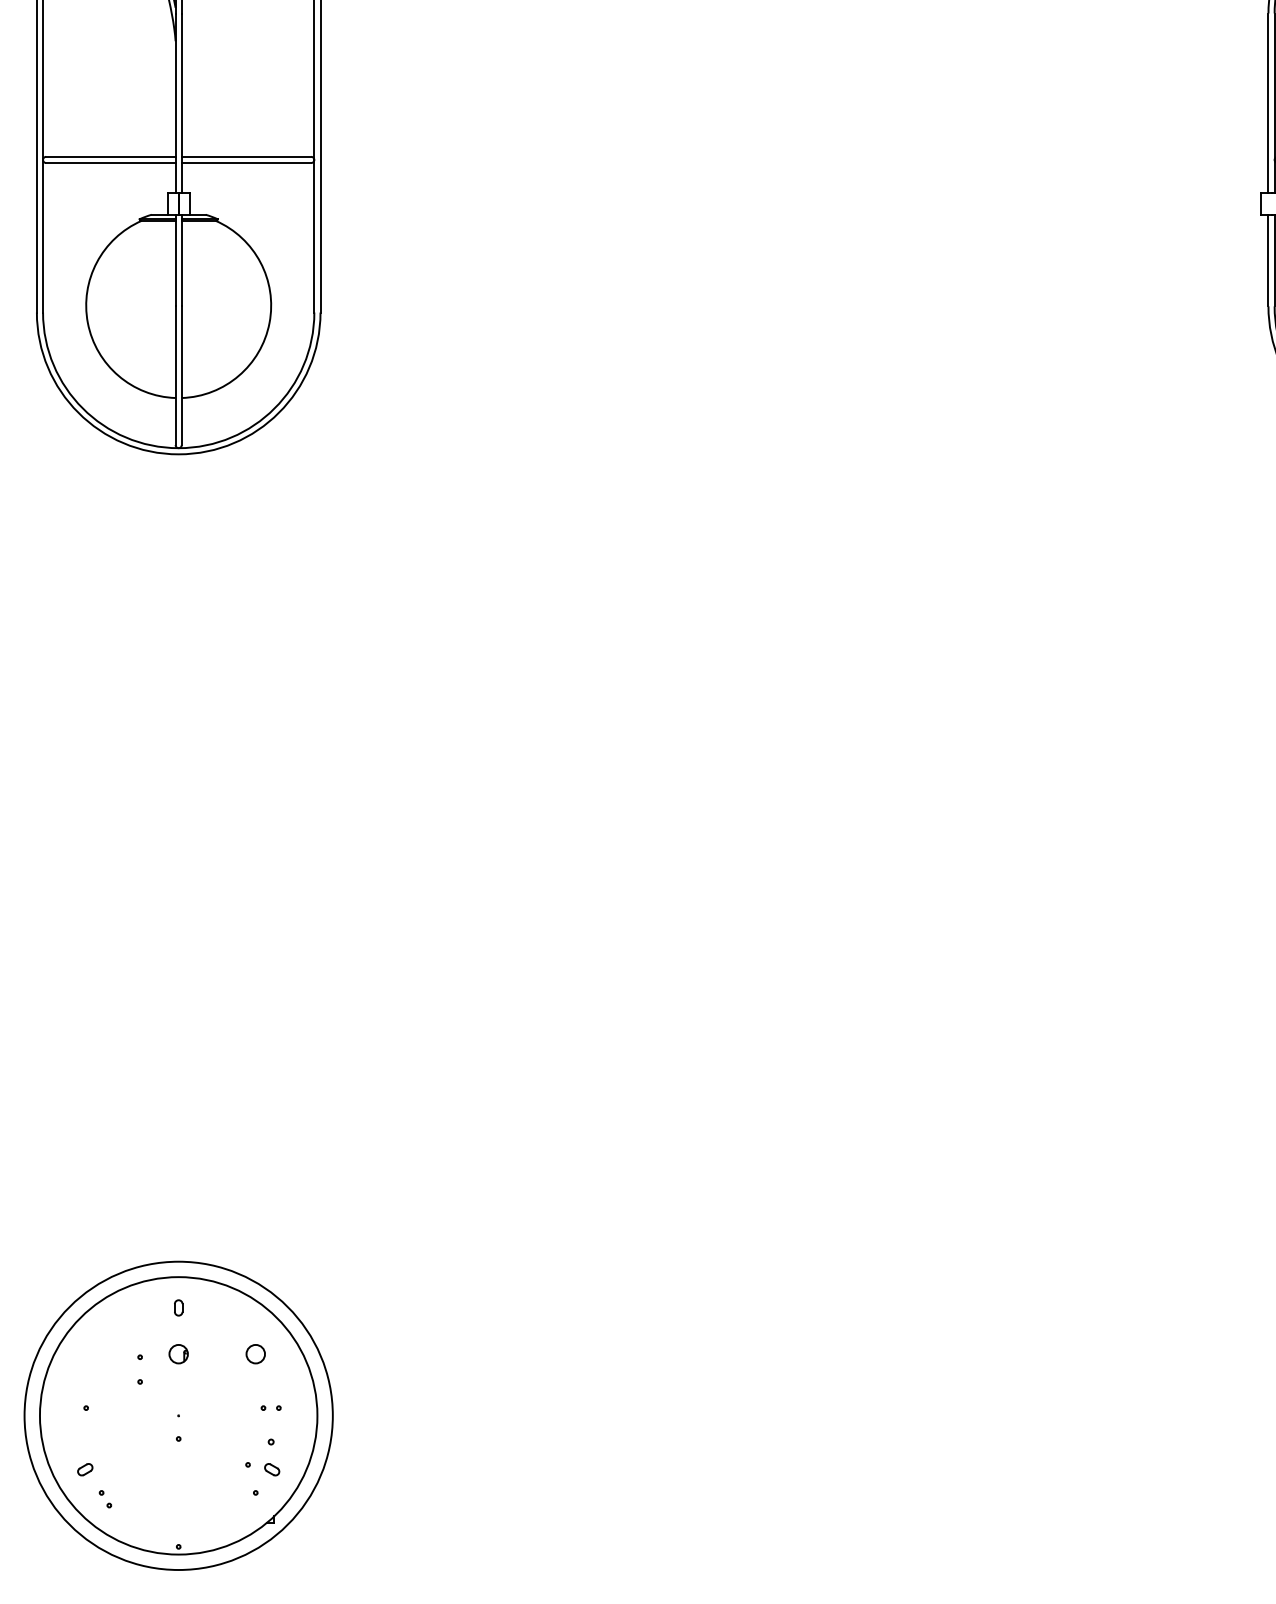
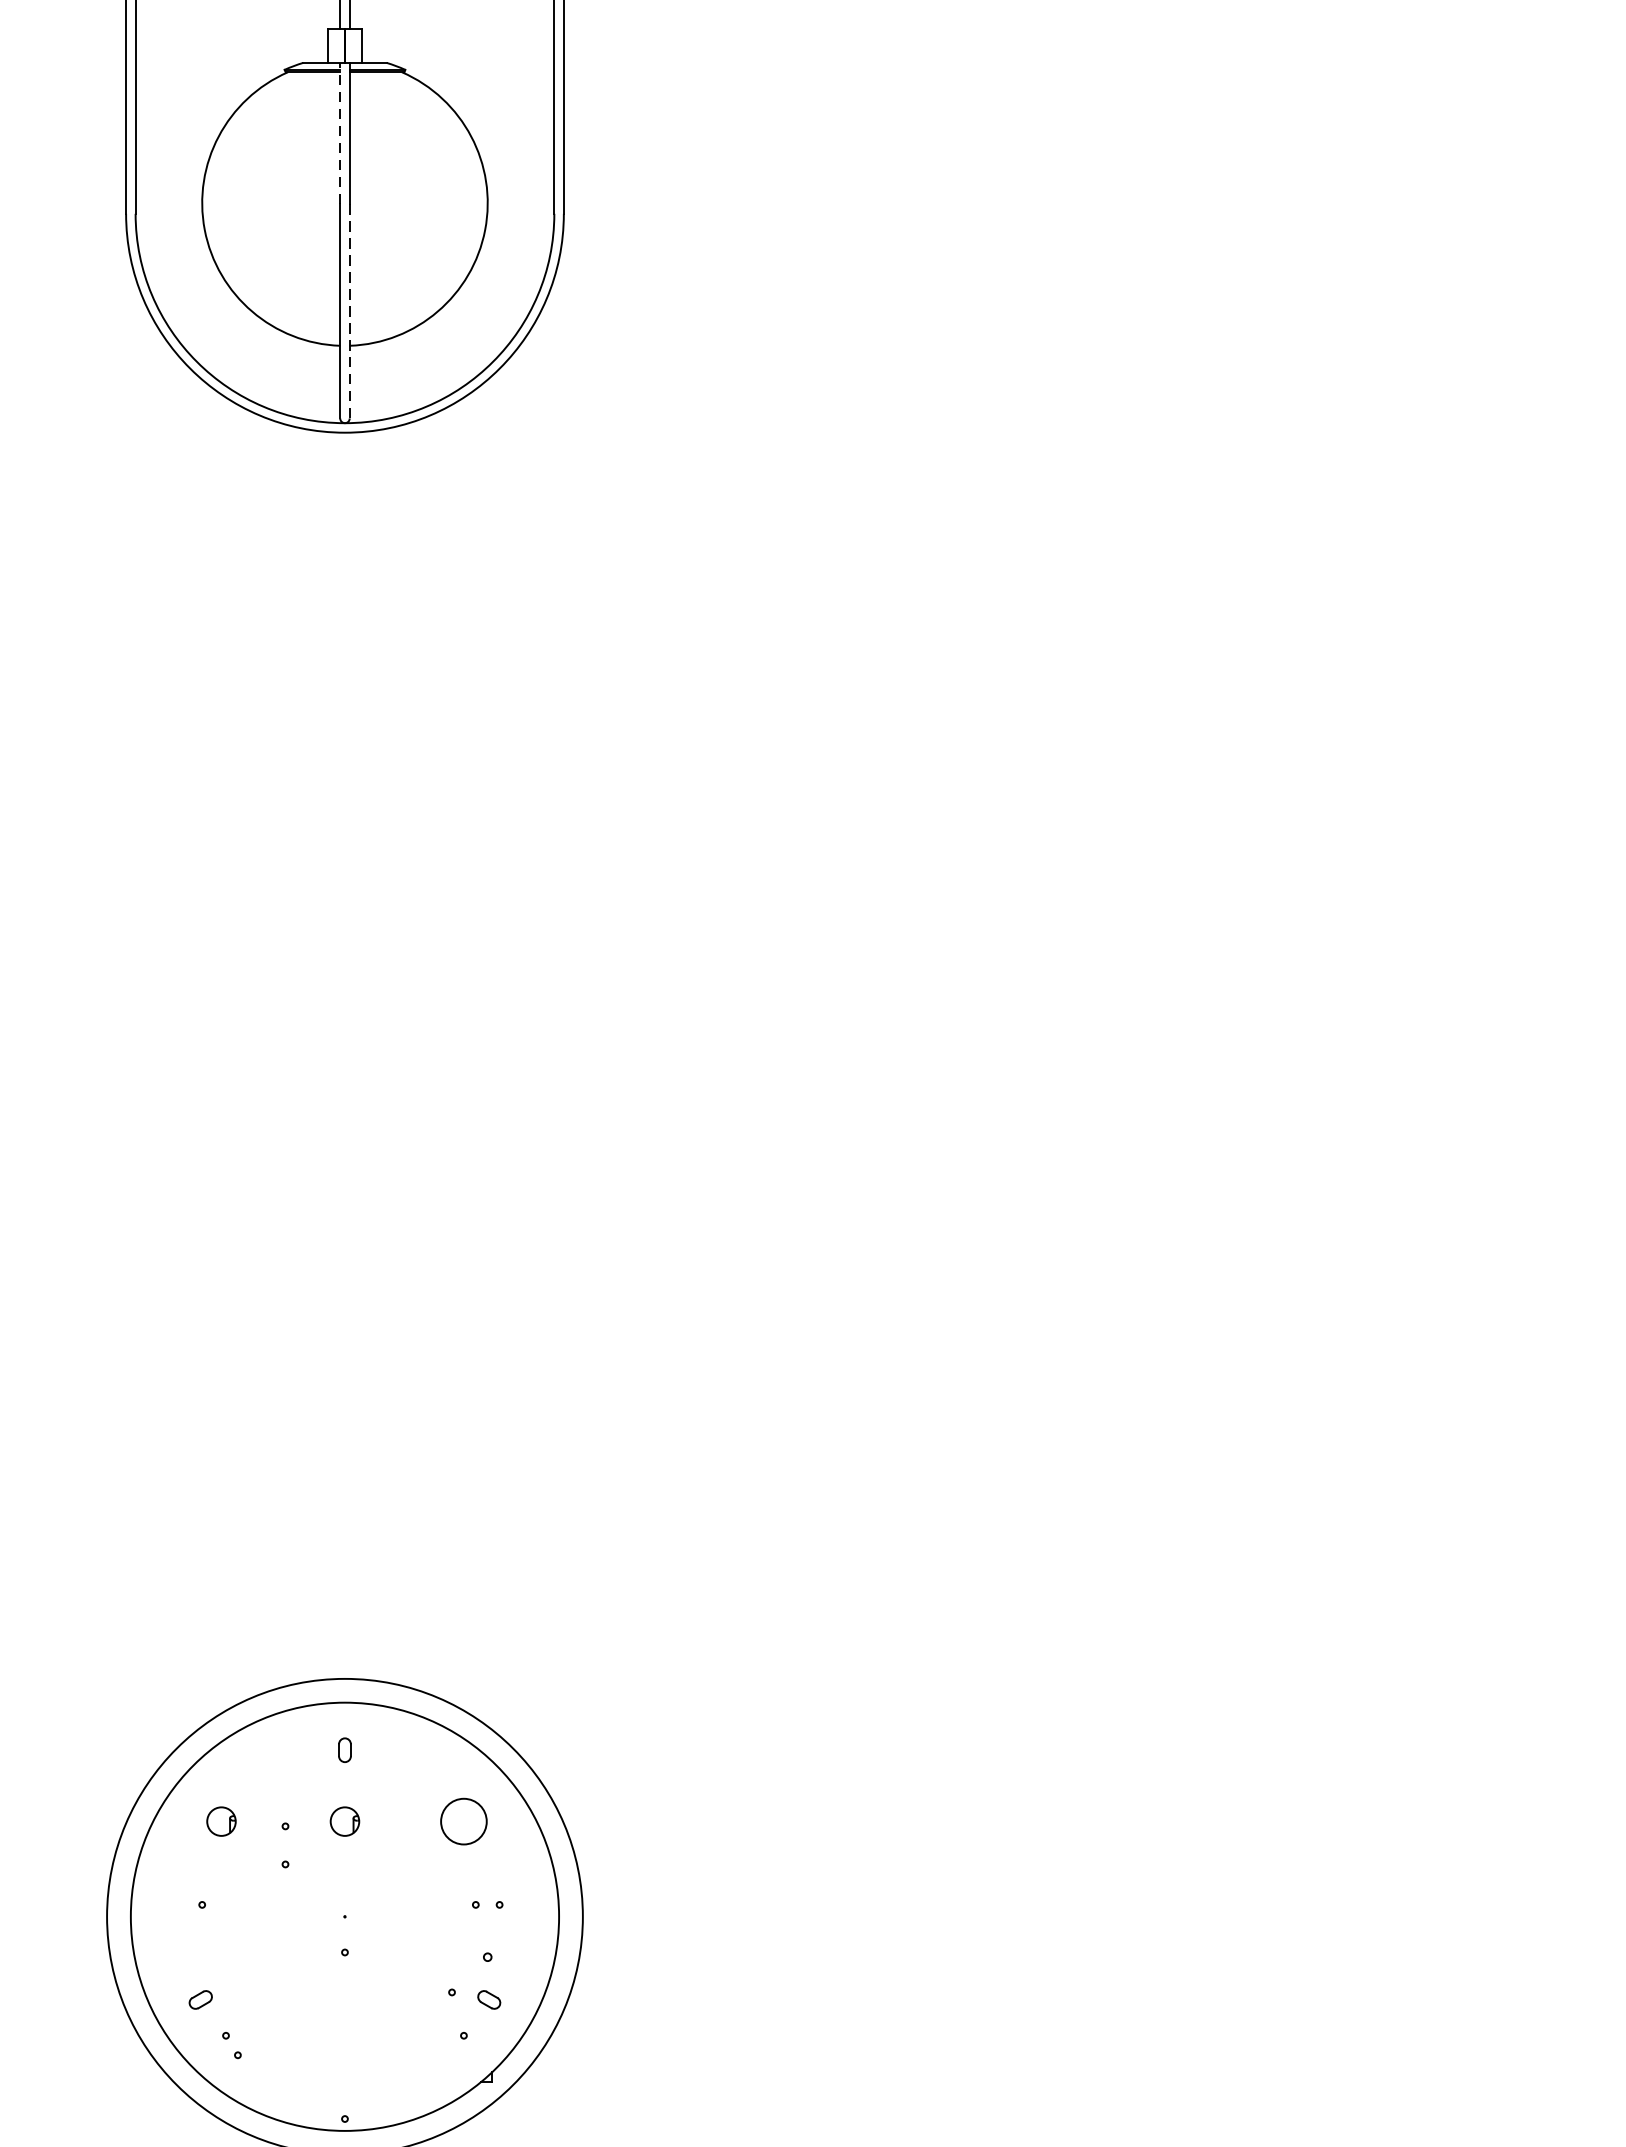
line: (175, 260) -> (340, 133), solid -> dashed
line: (181, 375) -> (349, 311), solid -> dashed
circle: (255, 1353) -> (463, 1820), size x1.6
part: (98, 1354) -> (221, 1822), added

